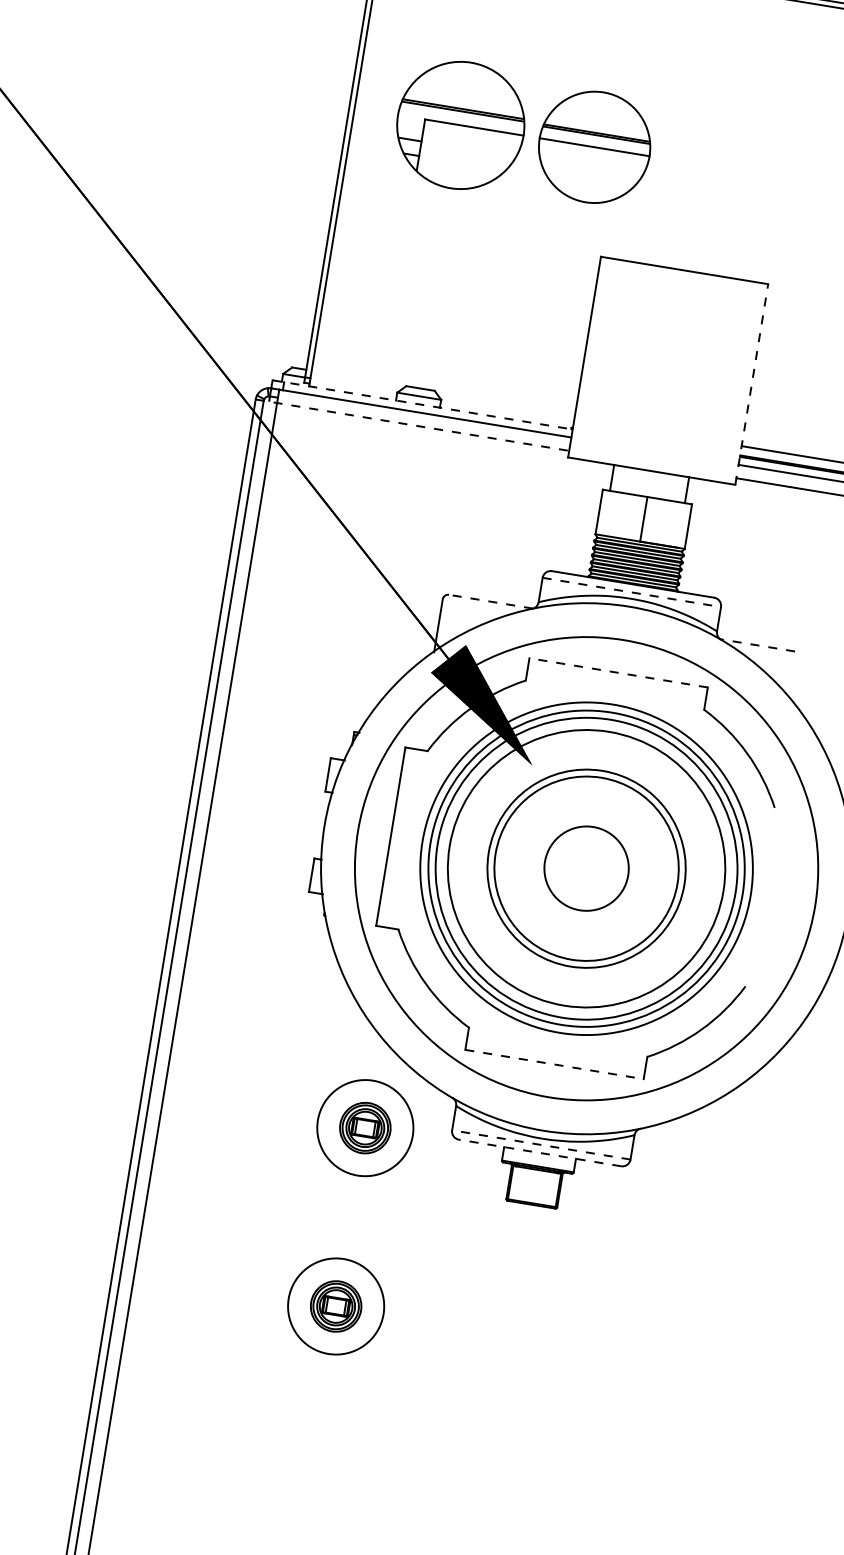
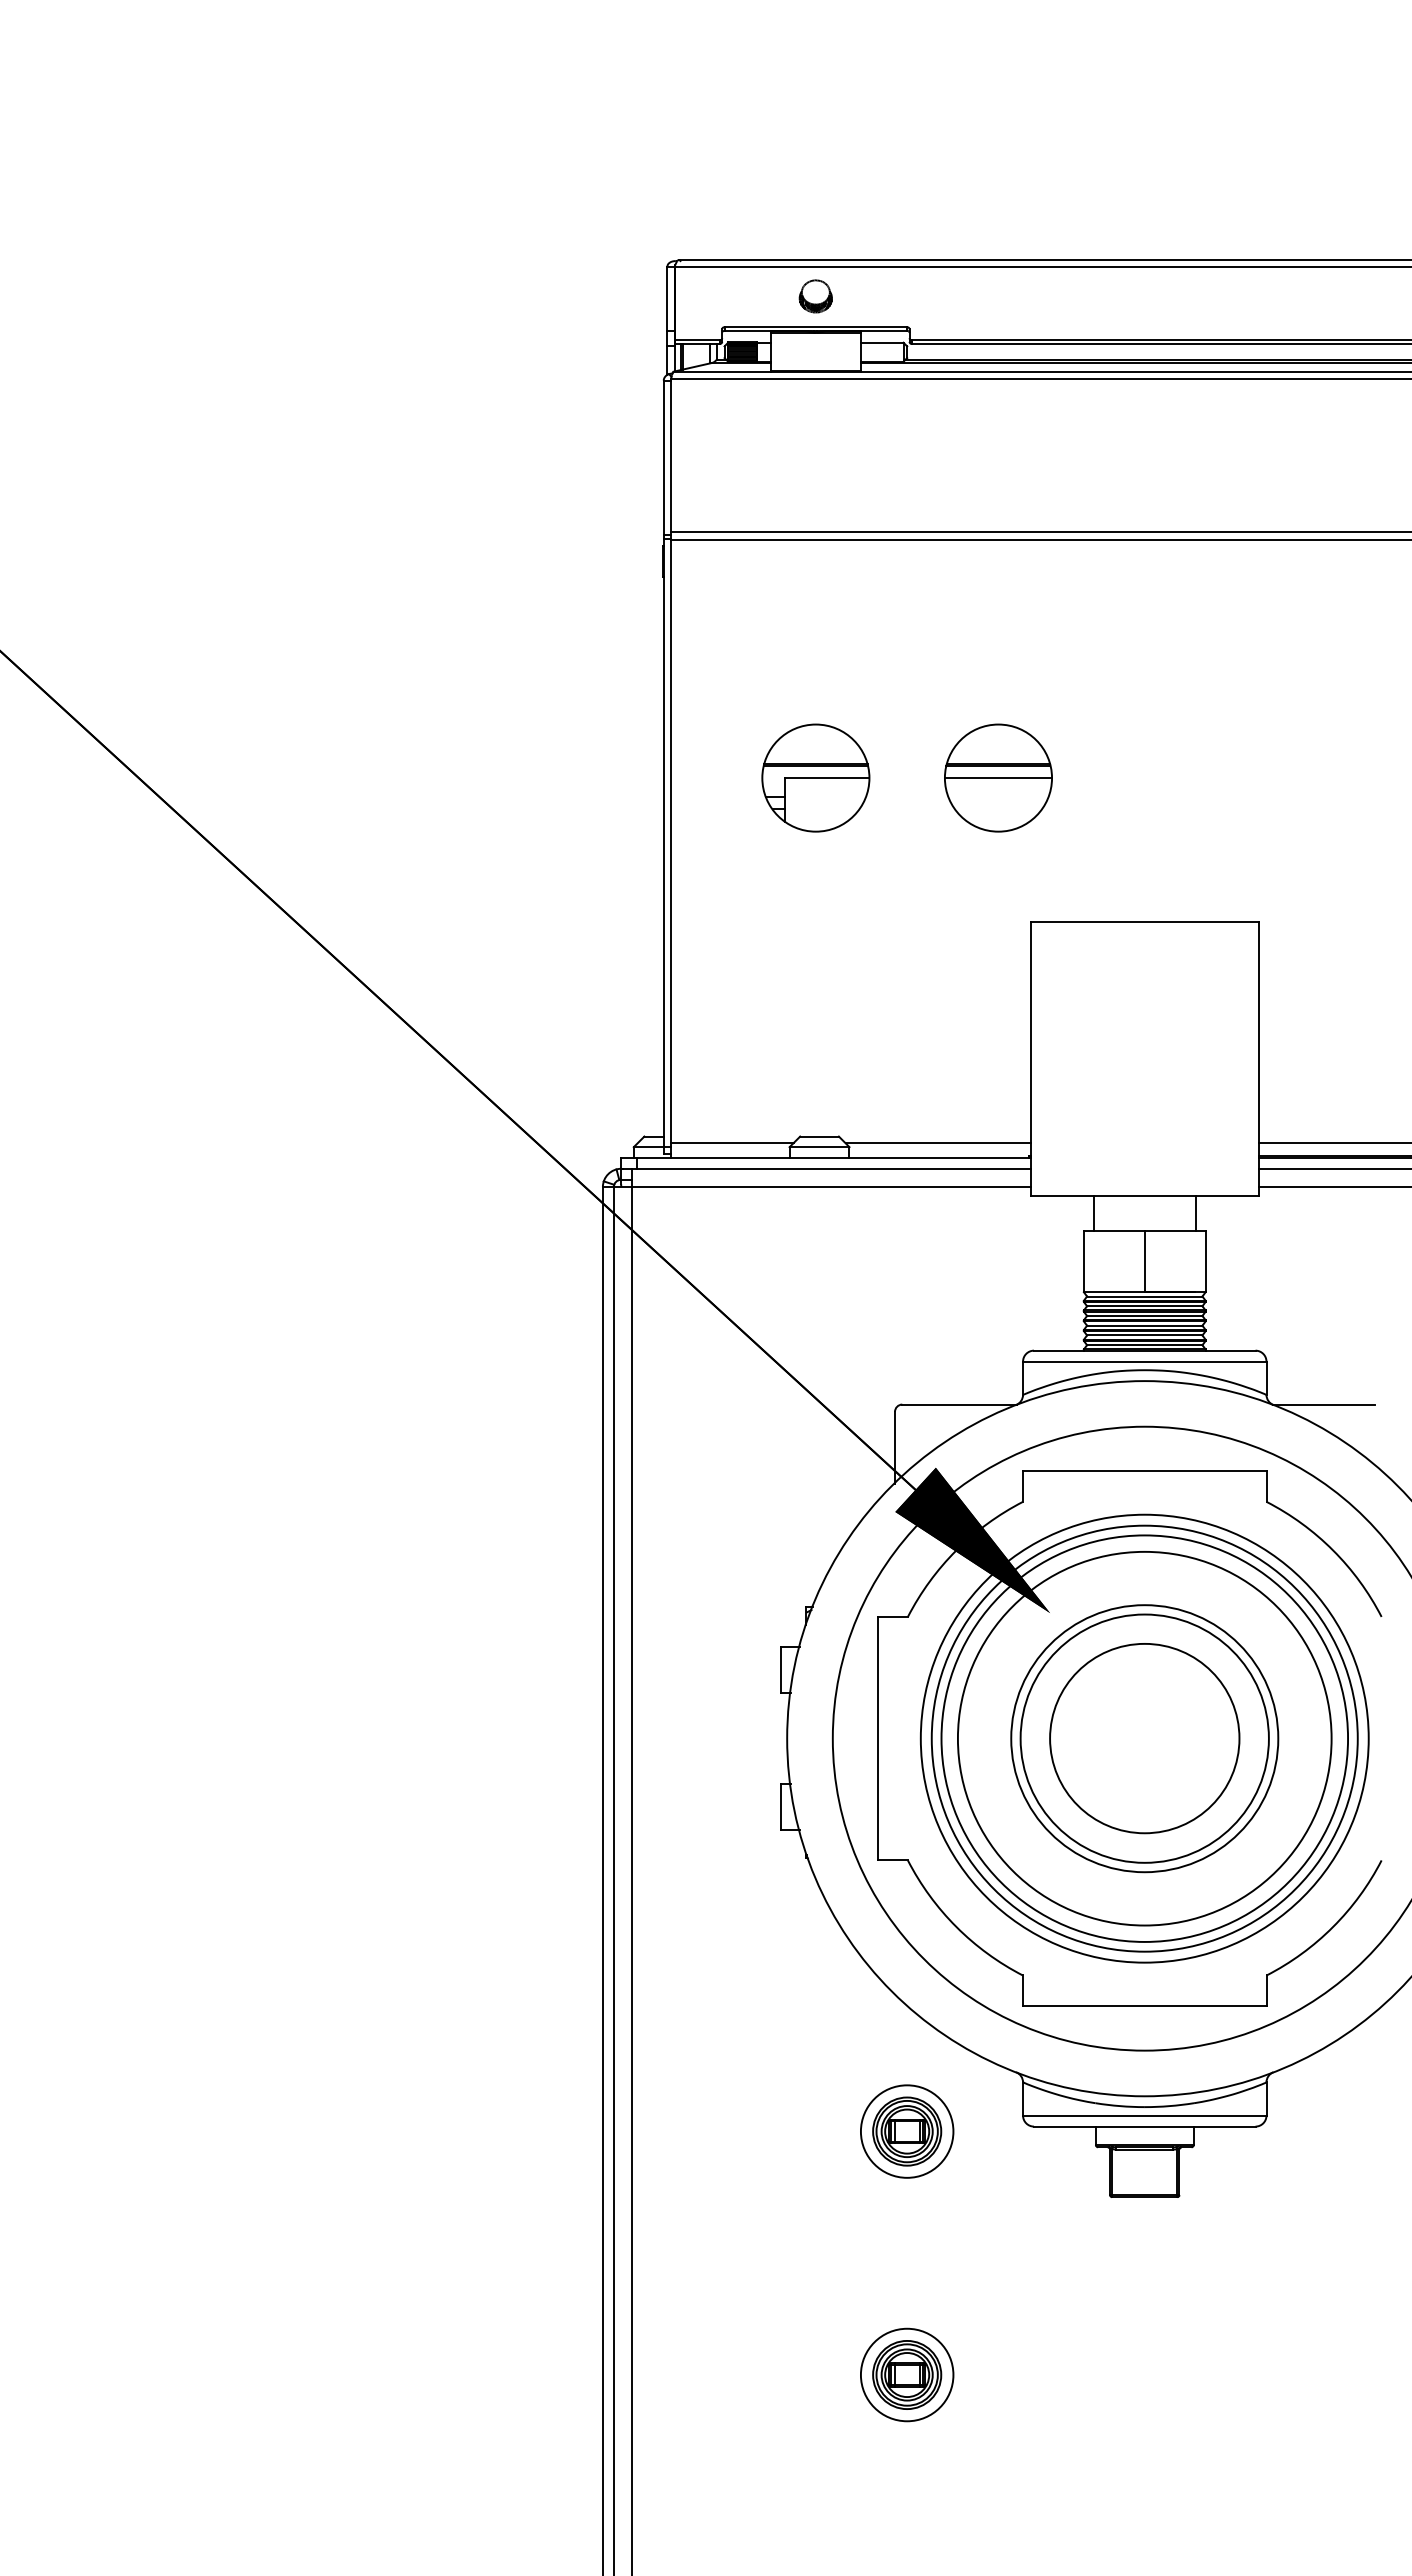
part: (460, 124) -> (815, 777), size x0.62
part: (594, 146) -> (998, 777), size x0.71
line: (355, 383) -> (732, 1143), added
line: (751, 384) -> (1258, 1059), dashed -> solid
line: (422, 404) -> (825, 1157), dashed -> solid
line: (506, 407) -> (937, 1143), added
line: (412, 425) -> (816, 1187), dashed -> solid
line: (631, 592) -> (1144, 1361), dashed -> solid
line: (490, 601) -> (959, 1404), dashed -> solid
line: (757, 645) -> (1323, 1404), dashed -> solid
line: (618, 672) -> (1144, 1471), dashed -> solid
circle: (586, 868) -> (1144, 1738), size x1.67
line: (554, 1064) -> (1144, 2005), dashed -> solid
circle: (364, 1127) -> (906, 2131), size x0.71
line: (541, 1144) -> (1144, 2115), dashed -> solid
line: (539, 1152) -> (1144, 2126), dashed -> solid
circle: (335, 1306) -> (906, 2374), size x0.71

